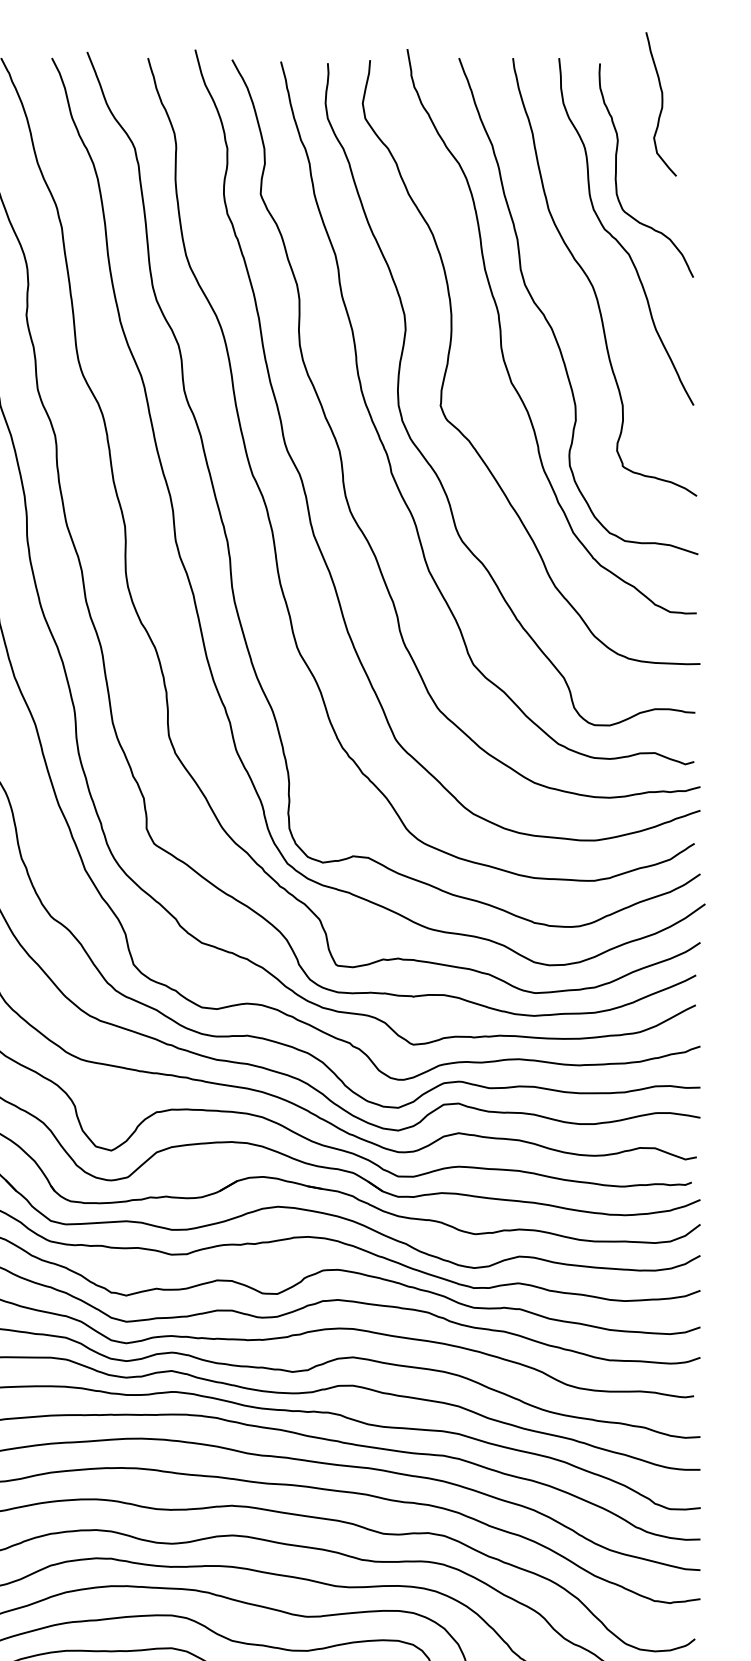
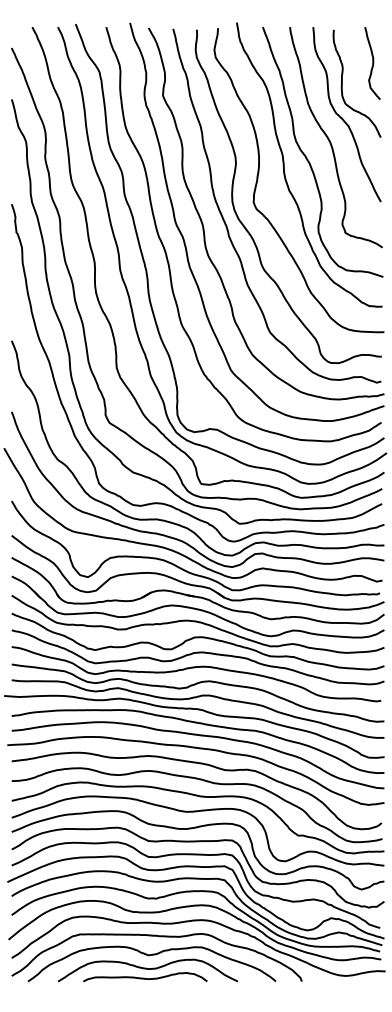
curve: (660, 104) -> (372, 63), moved

